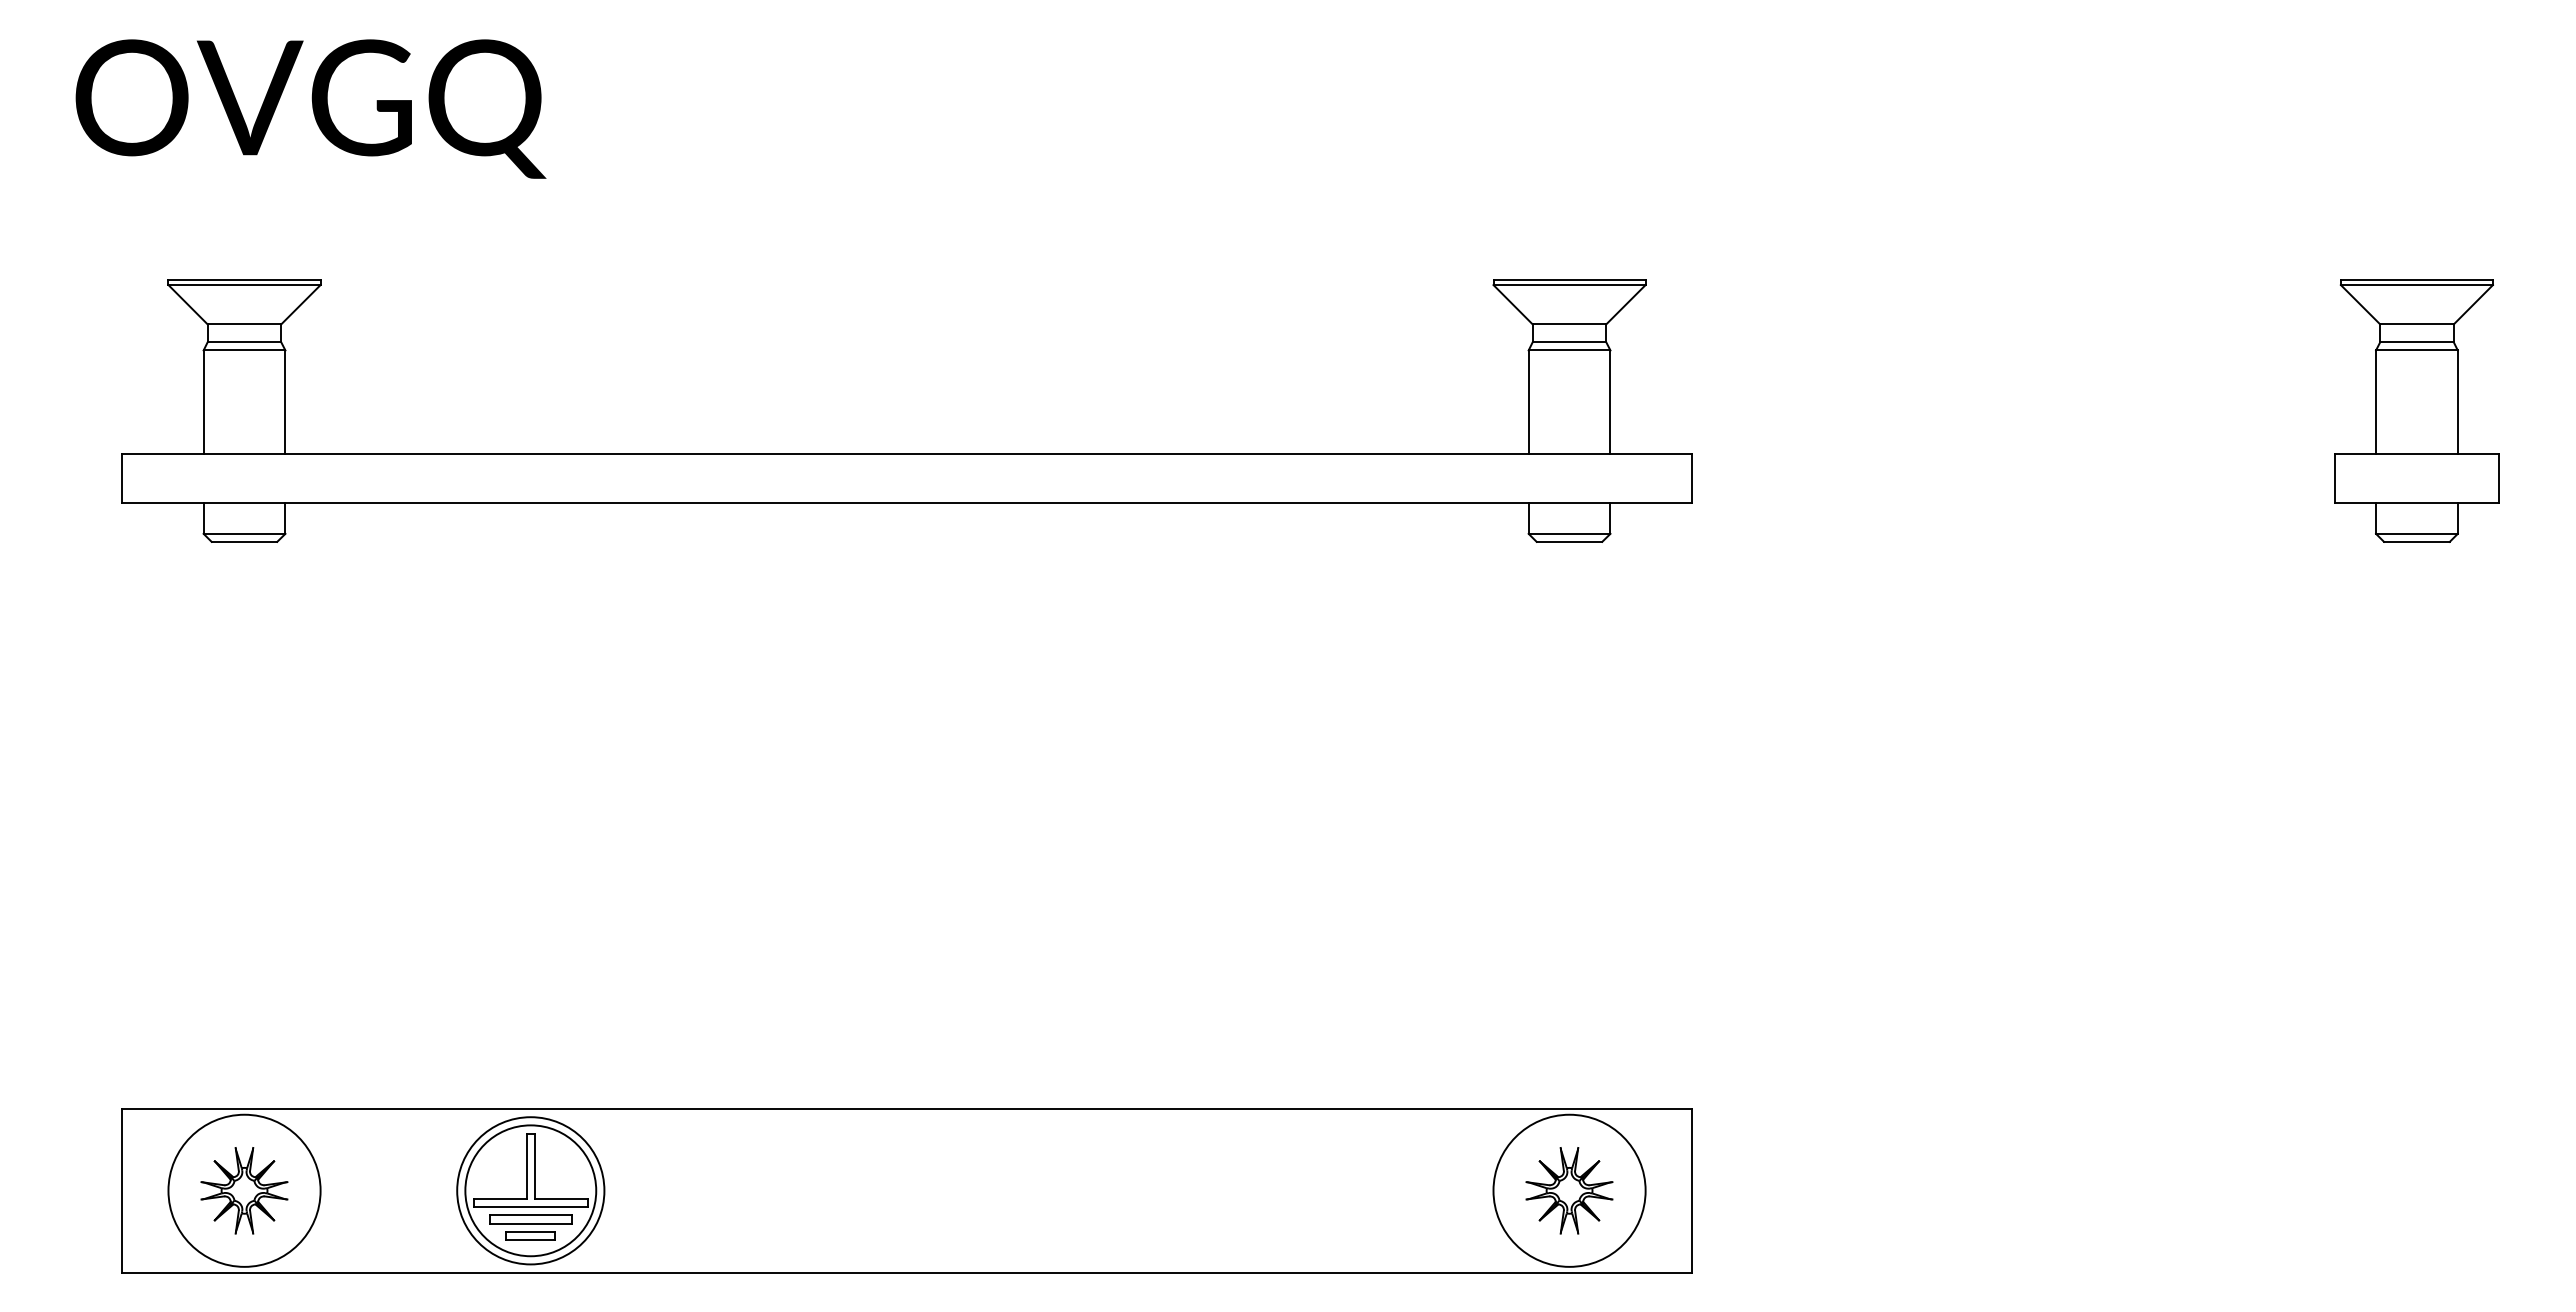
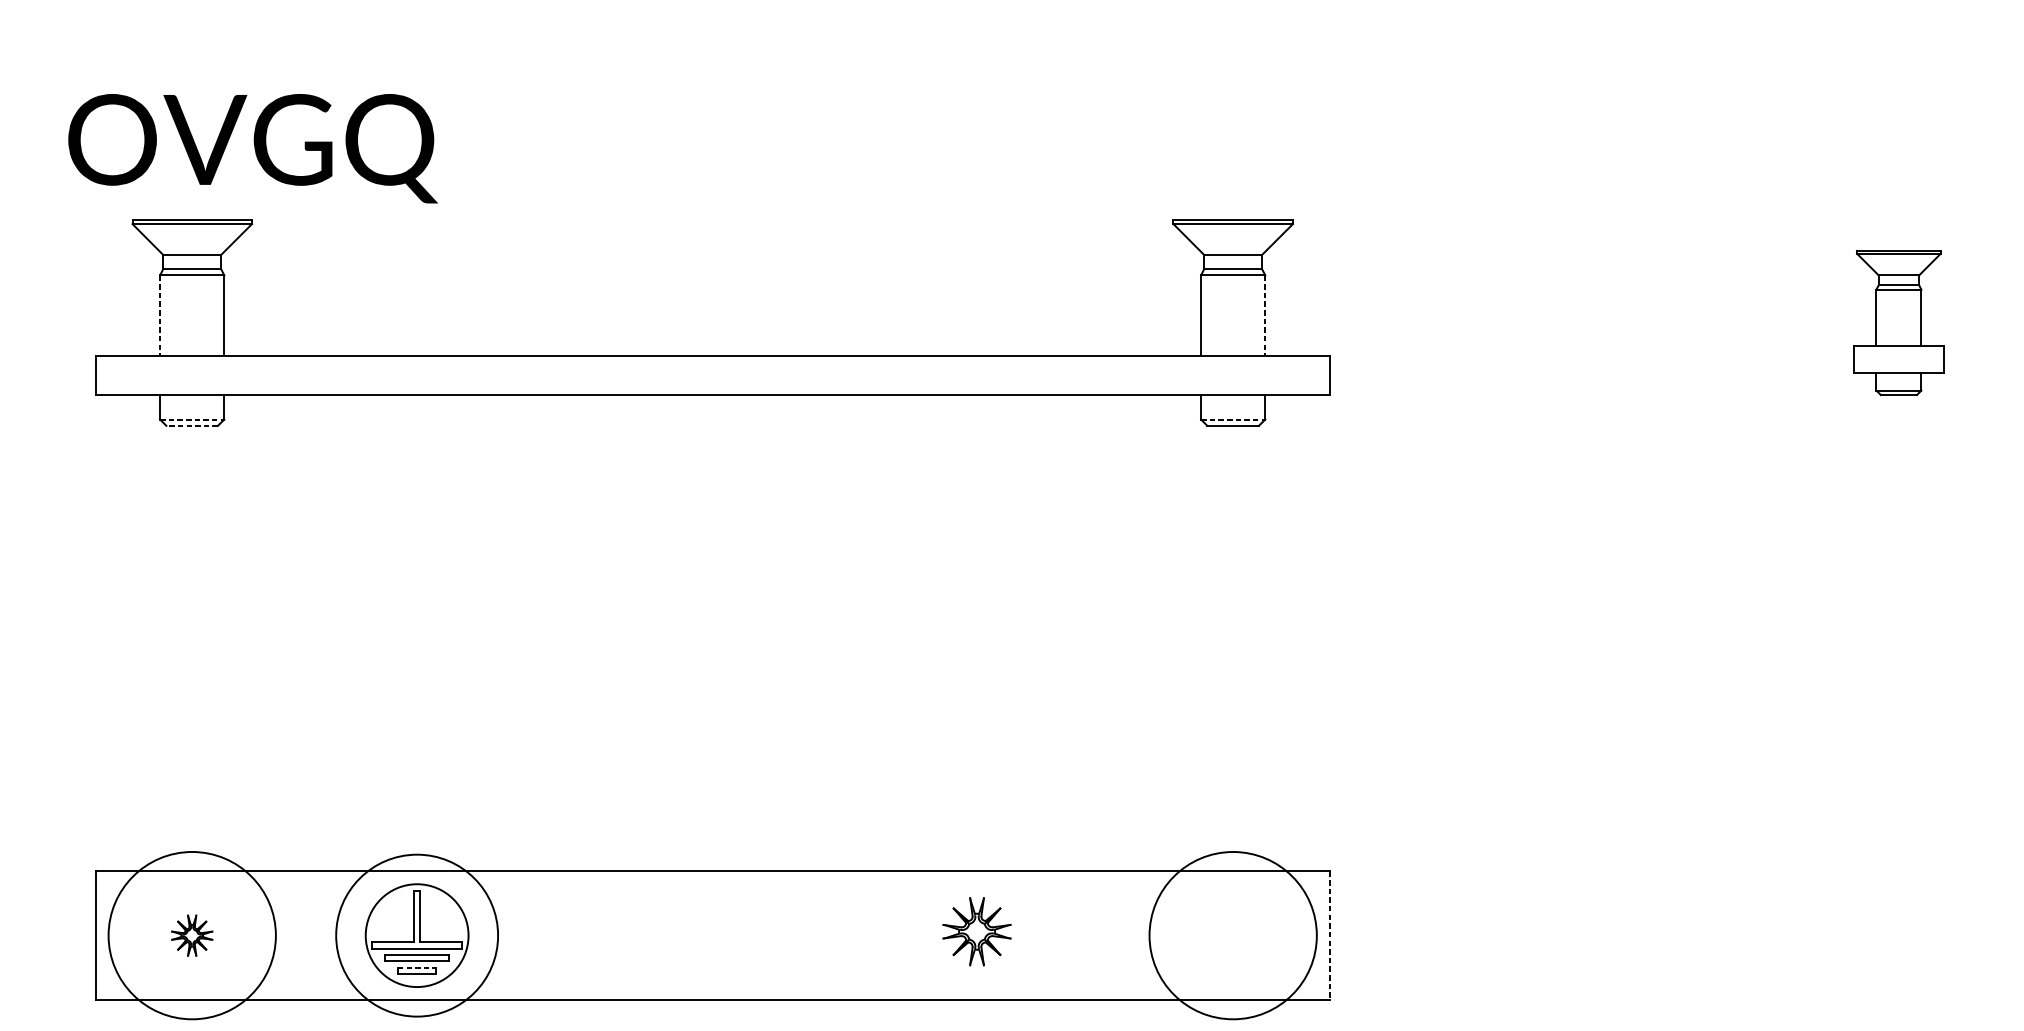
text: (310, 108) -> (252, 148), moved
line: (203, 402) -> (160, 316), solid -> dashed
line: (1610, 402) -> (1265, 316), solid -> dashed
part: (2416, 410) -> (1898, 322), size x0.7
line: (244, 533) -> (192, 419), solid -> dashed
line: (1569, 533) -> (1233, 419), solid -> dashed
line: (244, 541) -> (192, 425), solid -> dashed
circle: (244, 1190) -> (192, 935), size x1.4
part: (244, 1190) -> (192, 935), size x0.6
circle: (530, 1190) -> (416, 935), size x1.4
circle: (1569, 1190) -> (1233, 935), size x1.4
part: (1569, 1190) -> (977, 931), moved
line: (1692, 1190) -> (1329, 935), solid -> dashed
line: (530, 1231) -> (416, 967), solid -> dashed

